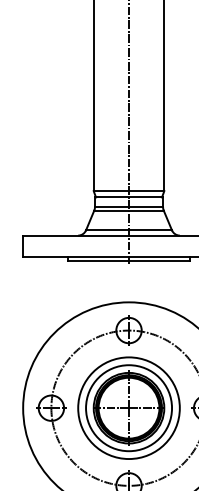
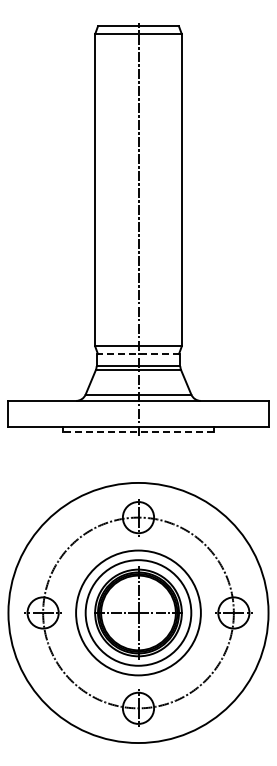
line: (129, 197) -> (138, 354), solid -> dashed
line: (129, 261) -> (138, 432), solid -> dashed

